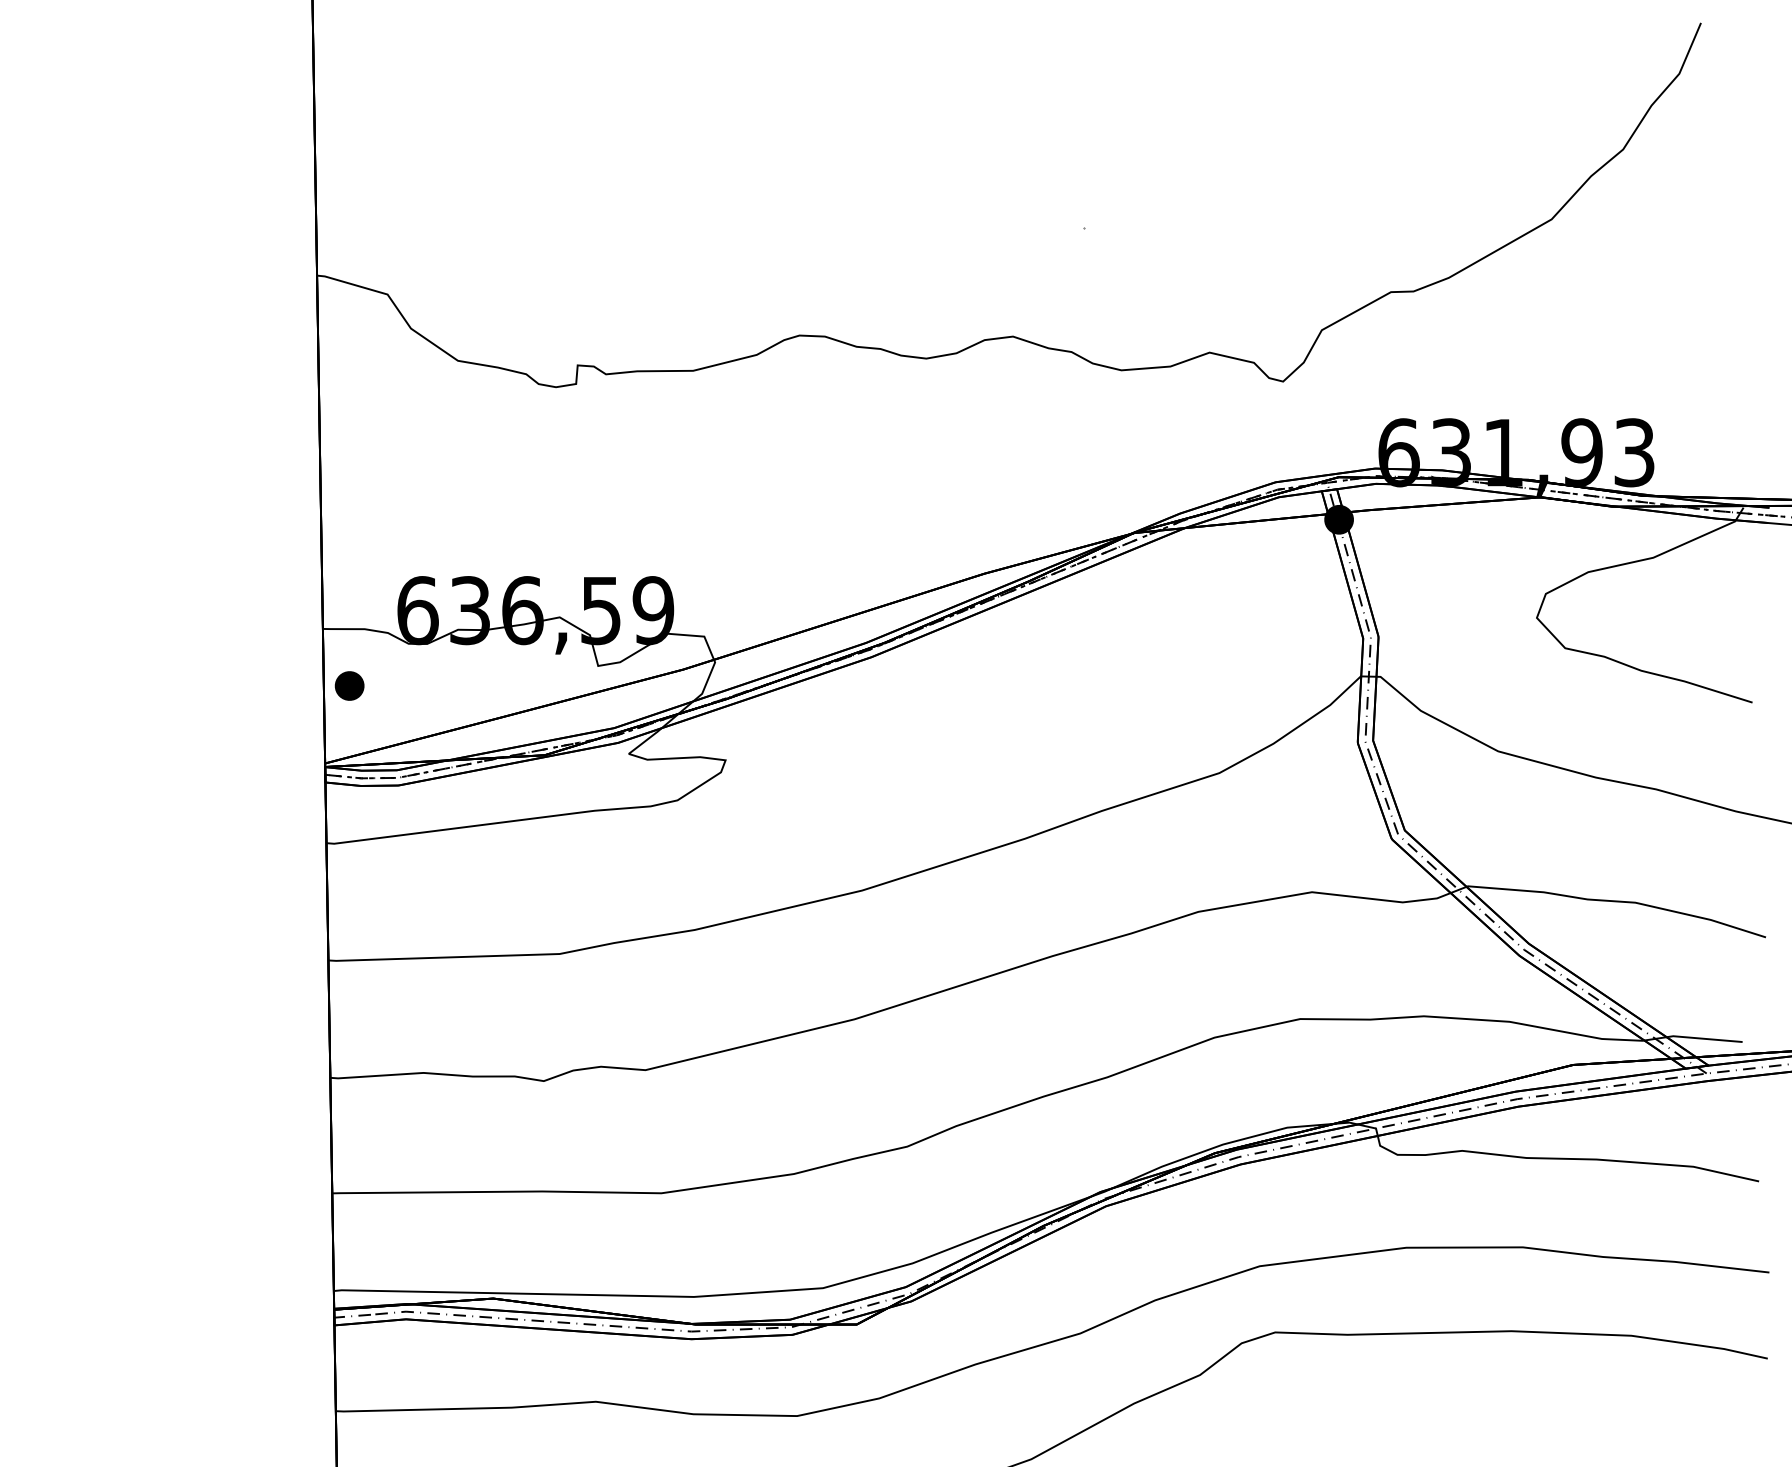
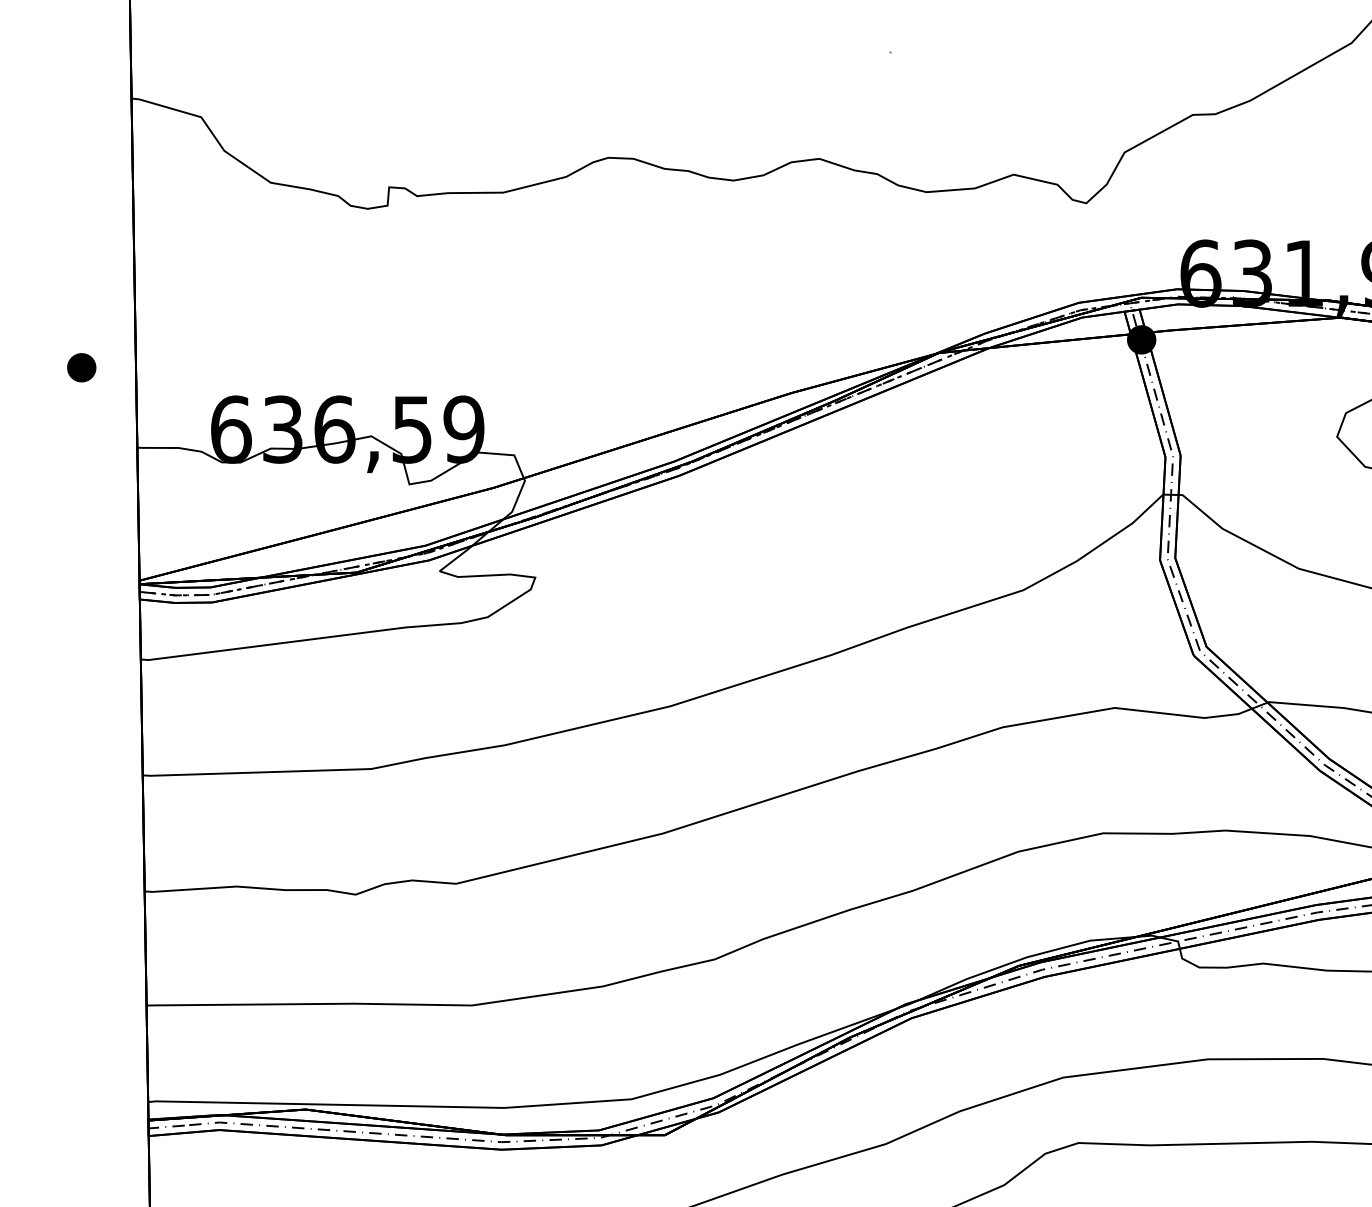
part: (349, 685) -> (81, 367), moved

